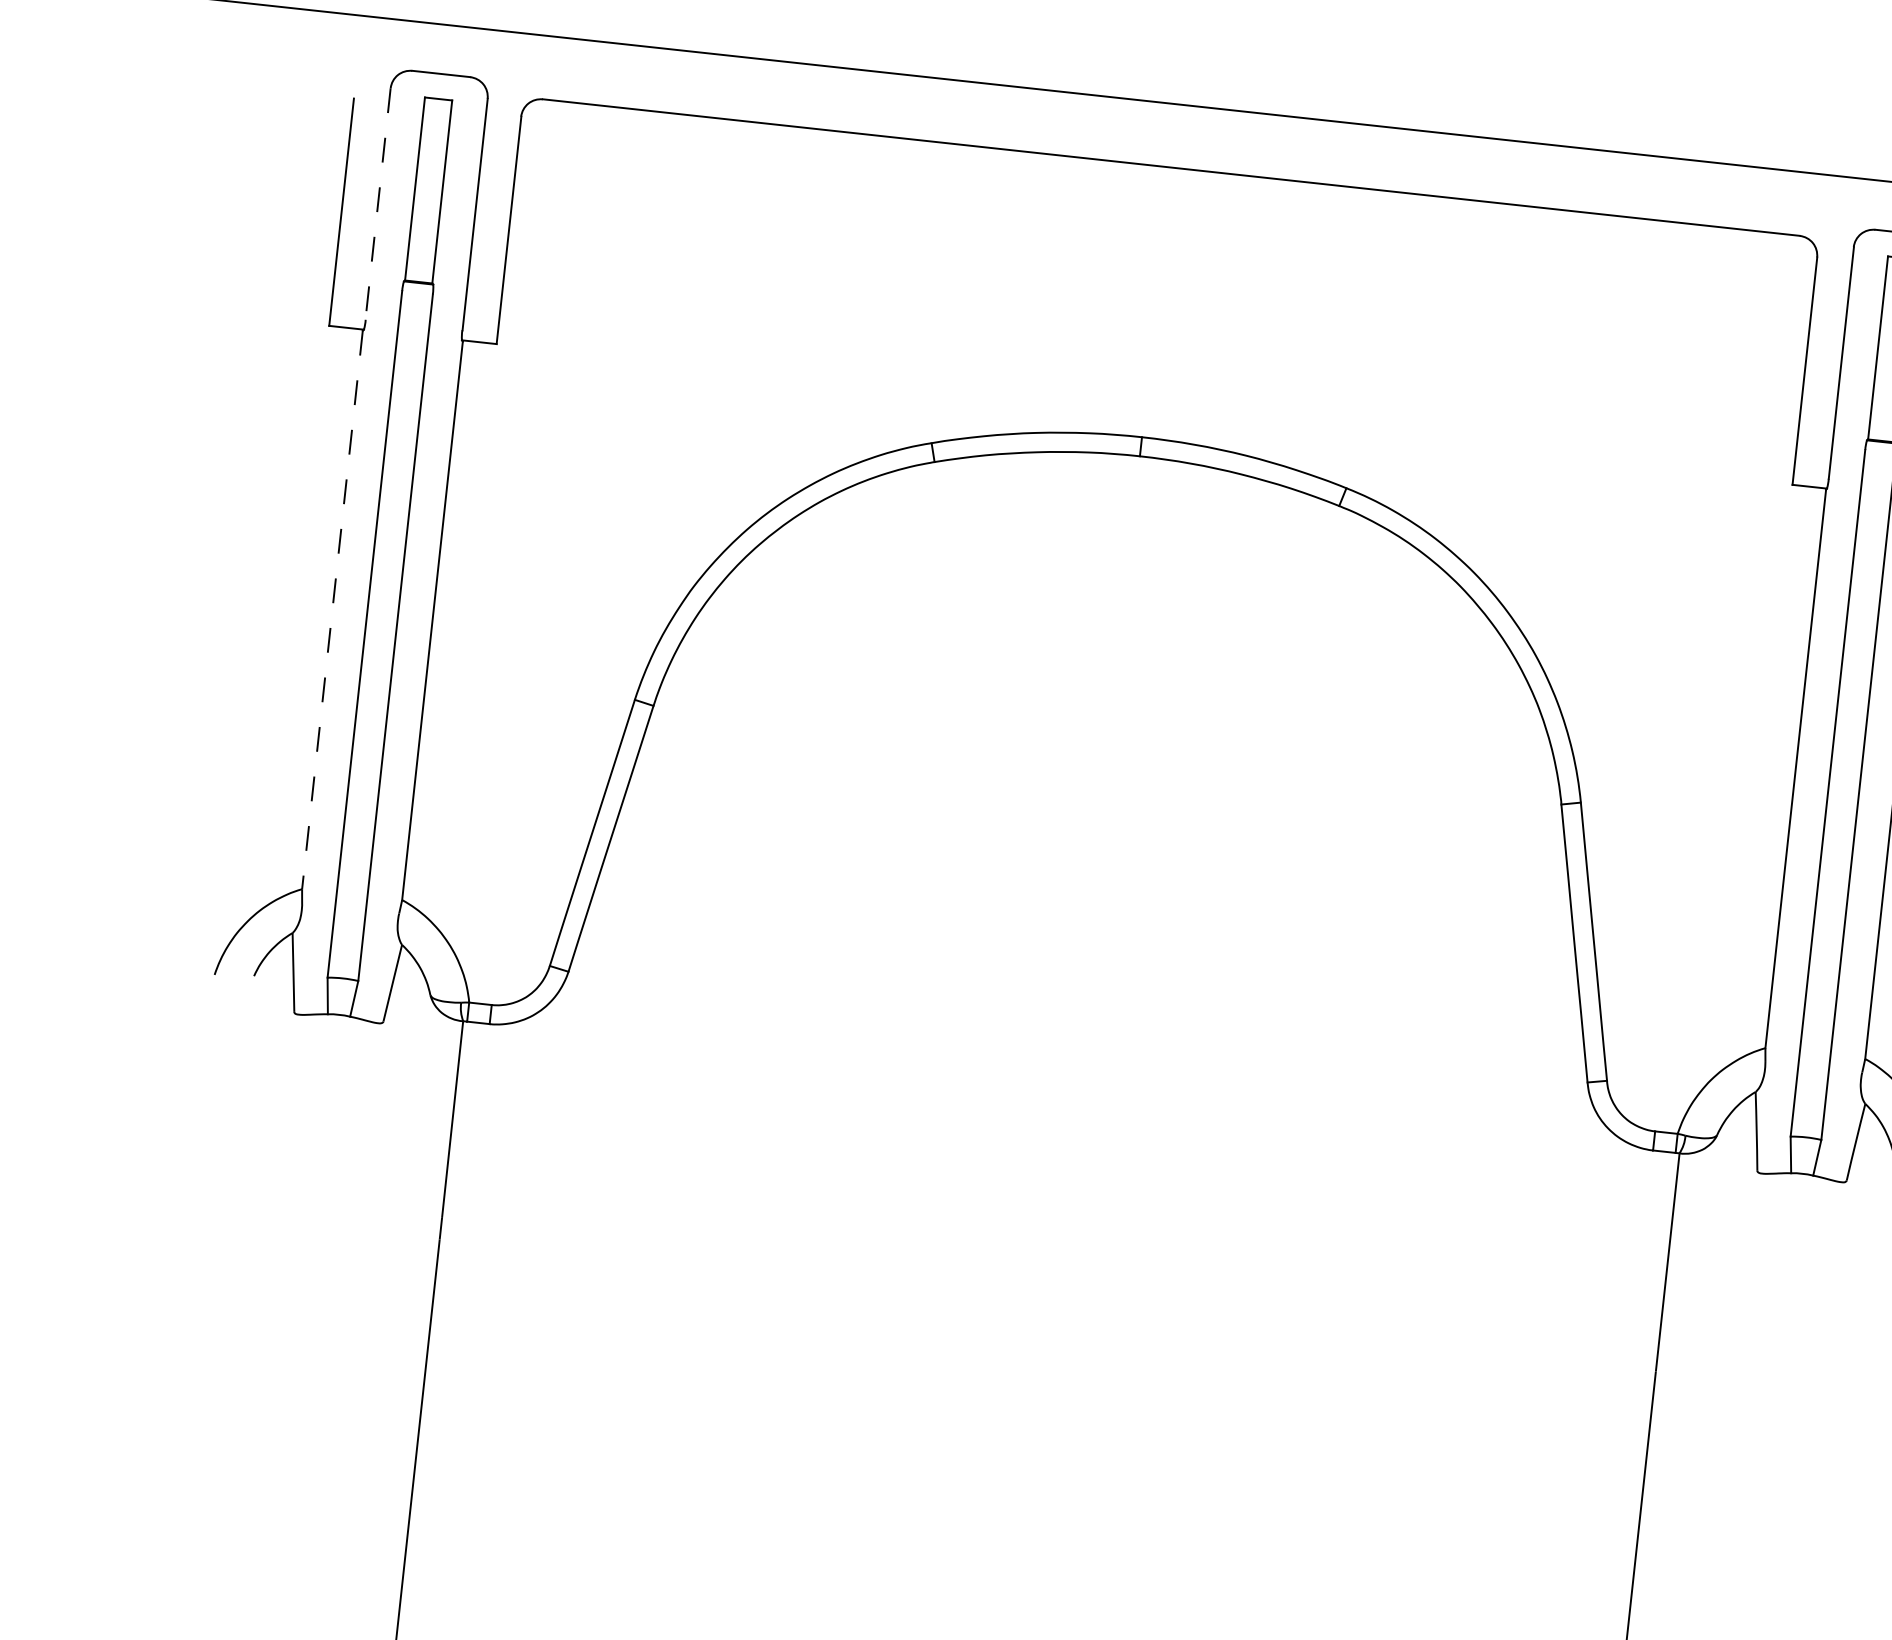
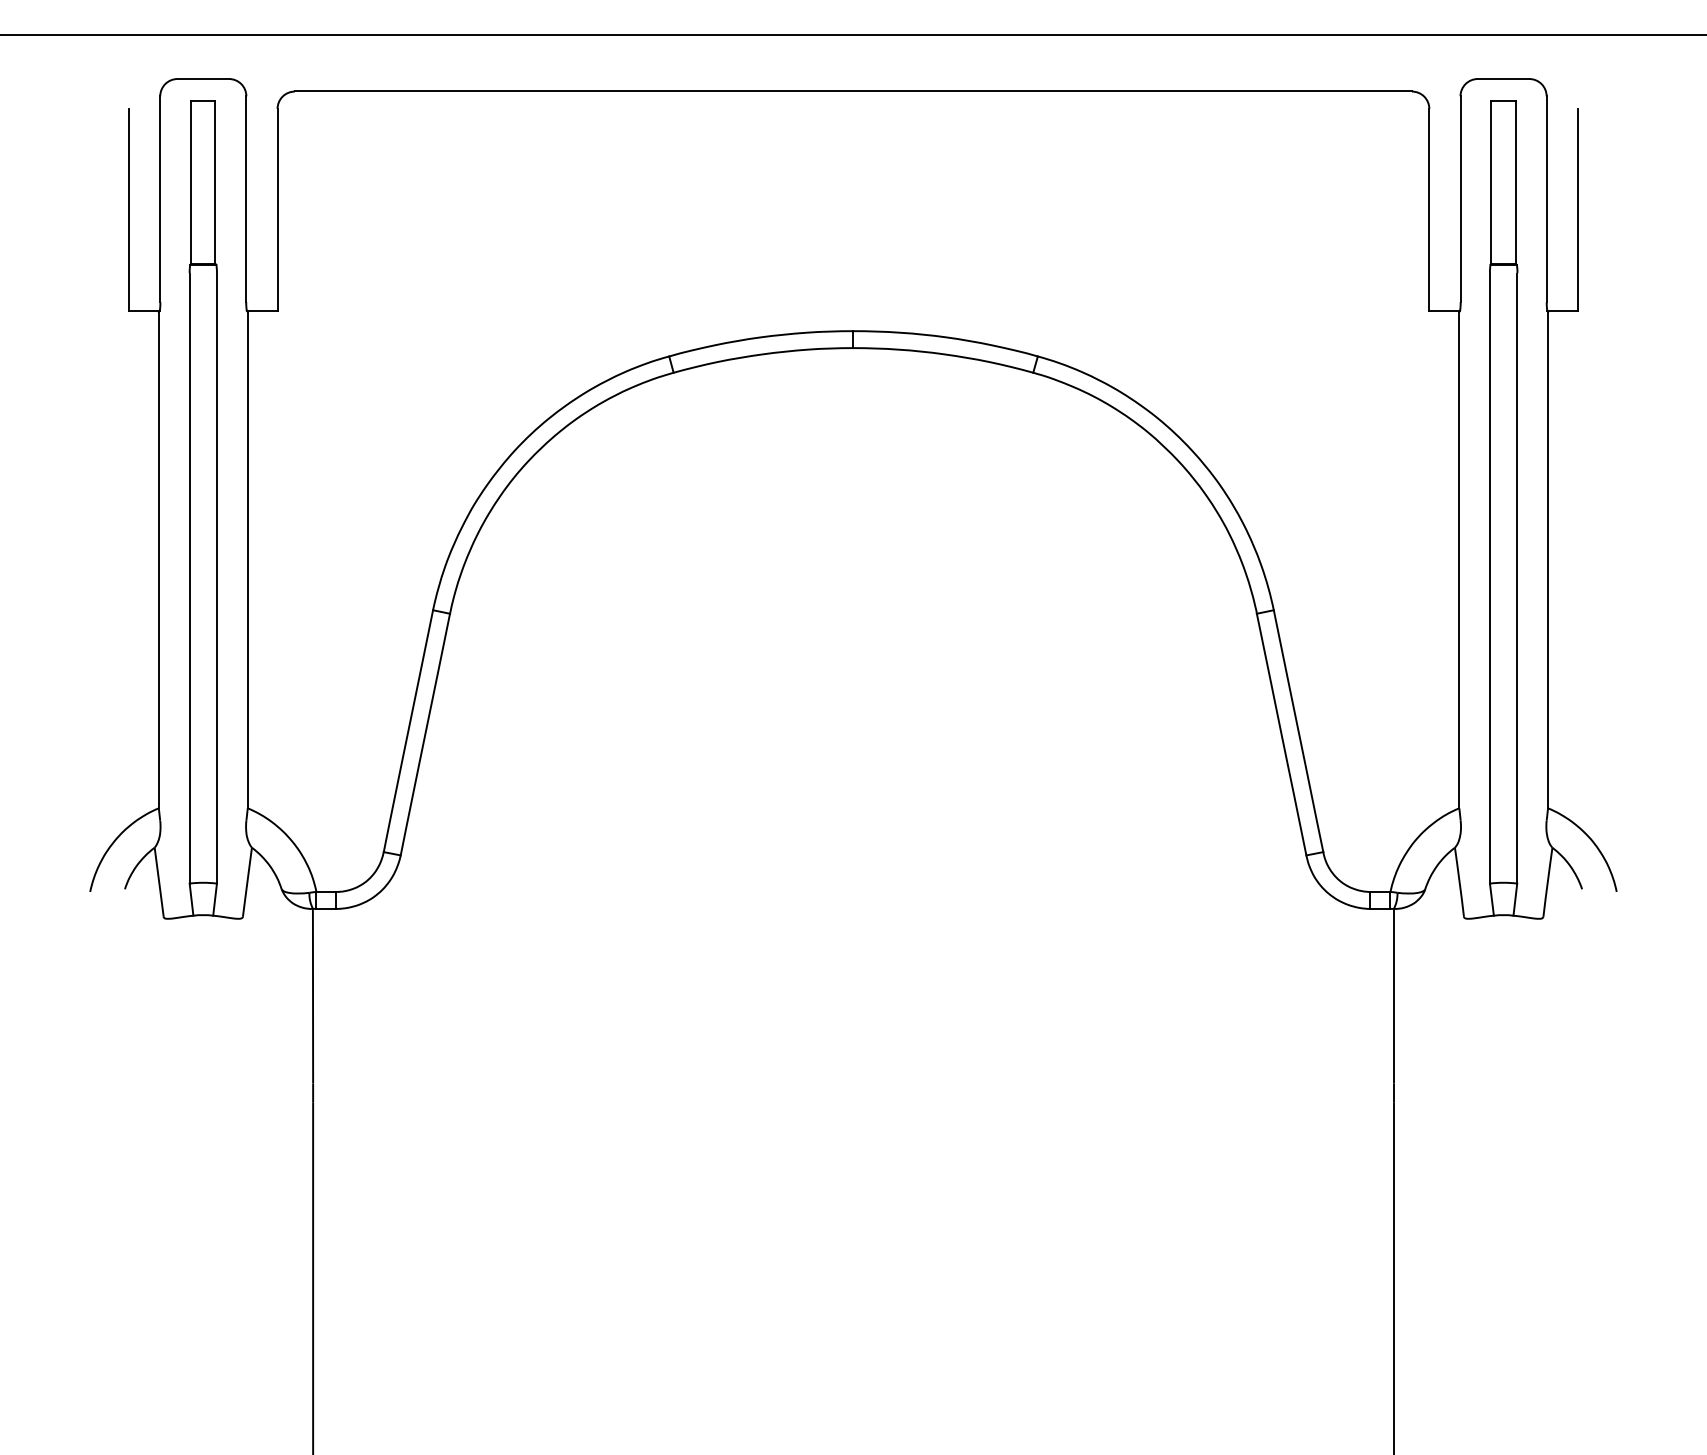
line: (378, 204) -> (160, 199), dashed -> solid
line: (332, 610) -> (158, 560), dashed -> solid

